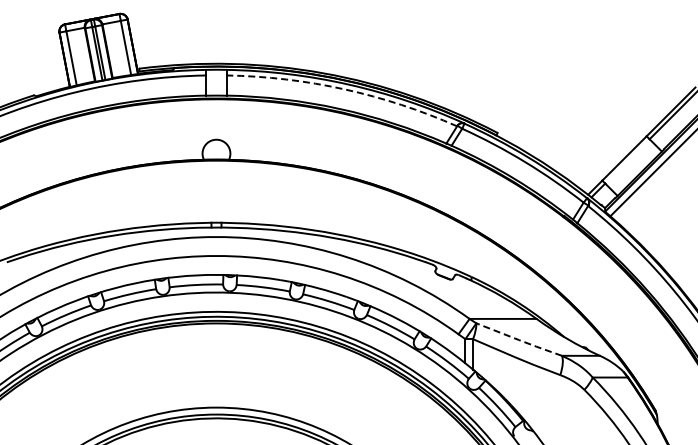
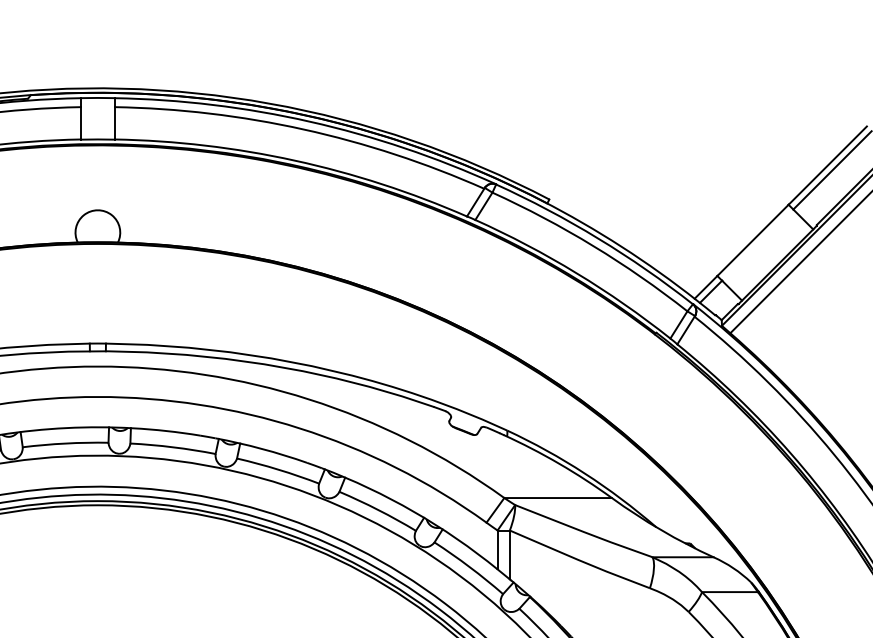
arc: (344, 89) -> (303, 129), dashed -> solid
line: (519, 340) -> (584, 532), dashed -> solid

